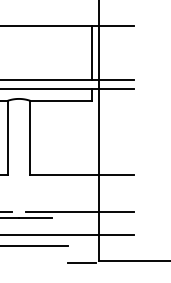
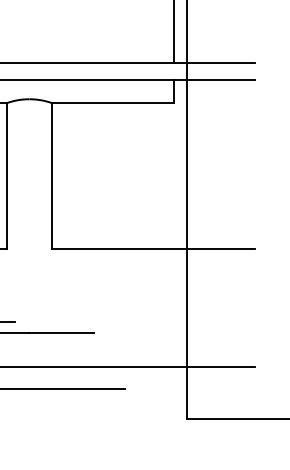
line: (79, 212) -> (148, 322), removed
line: (81, 263) -> (152, 422), removed

